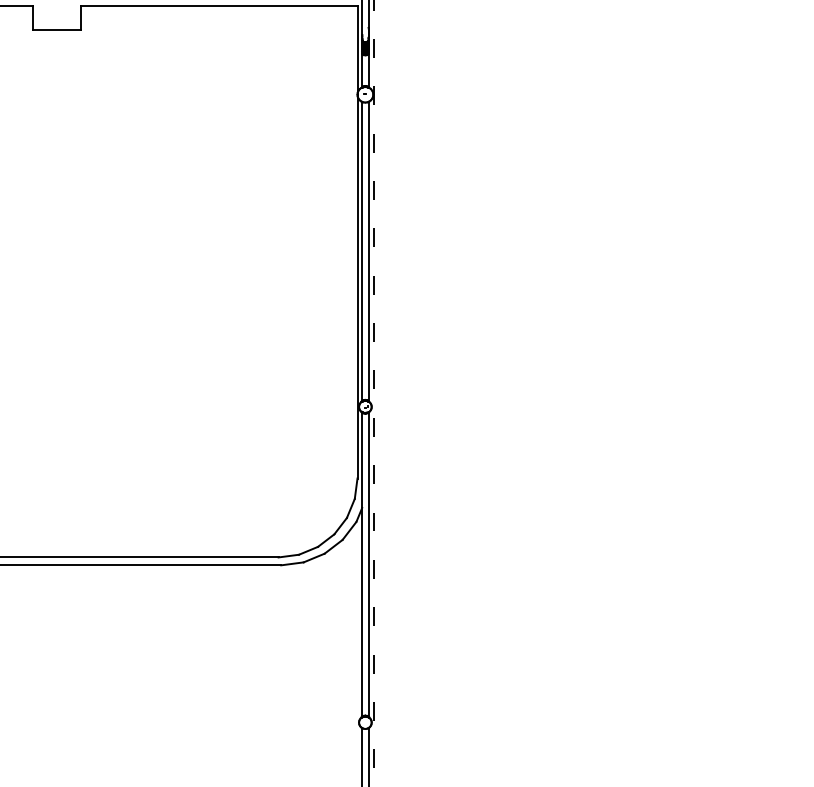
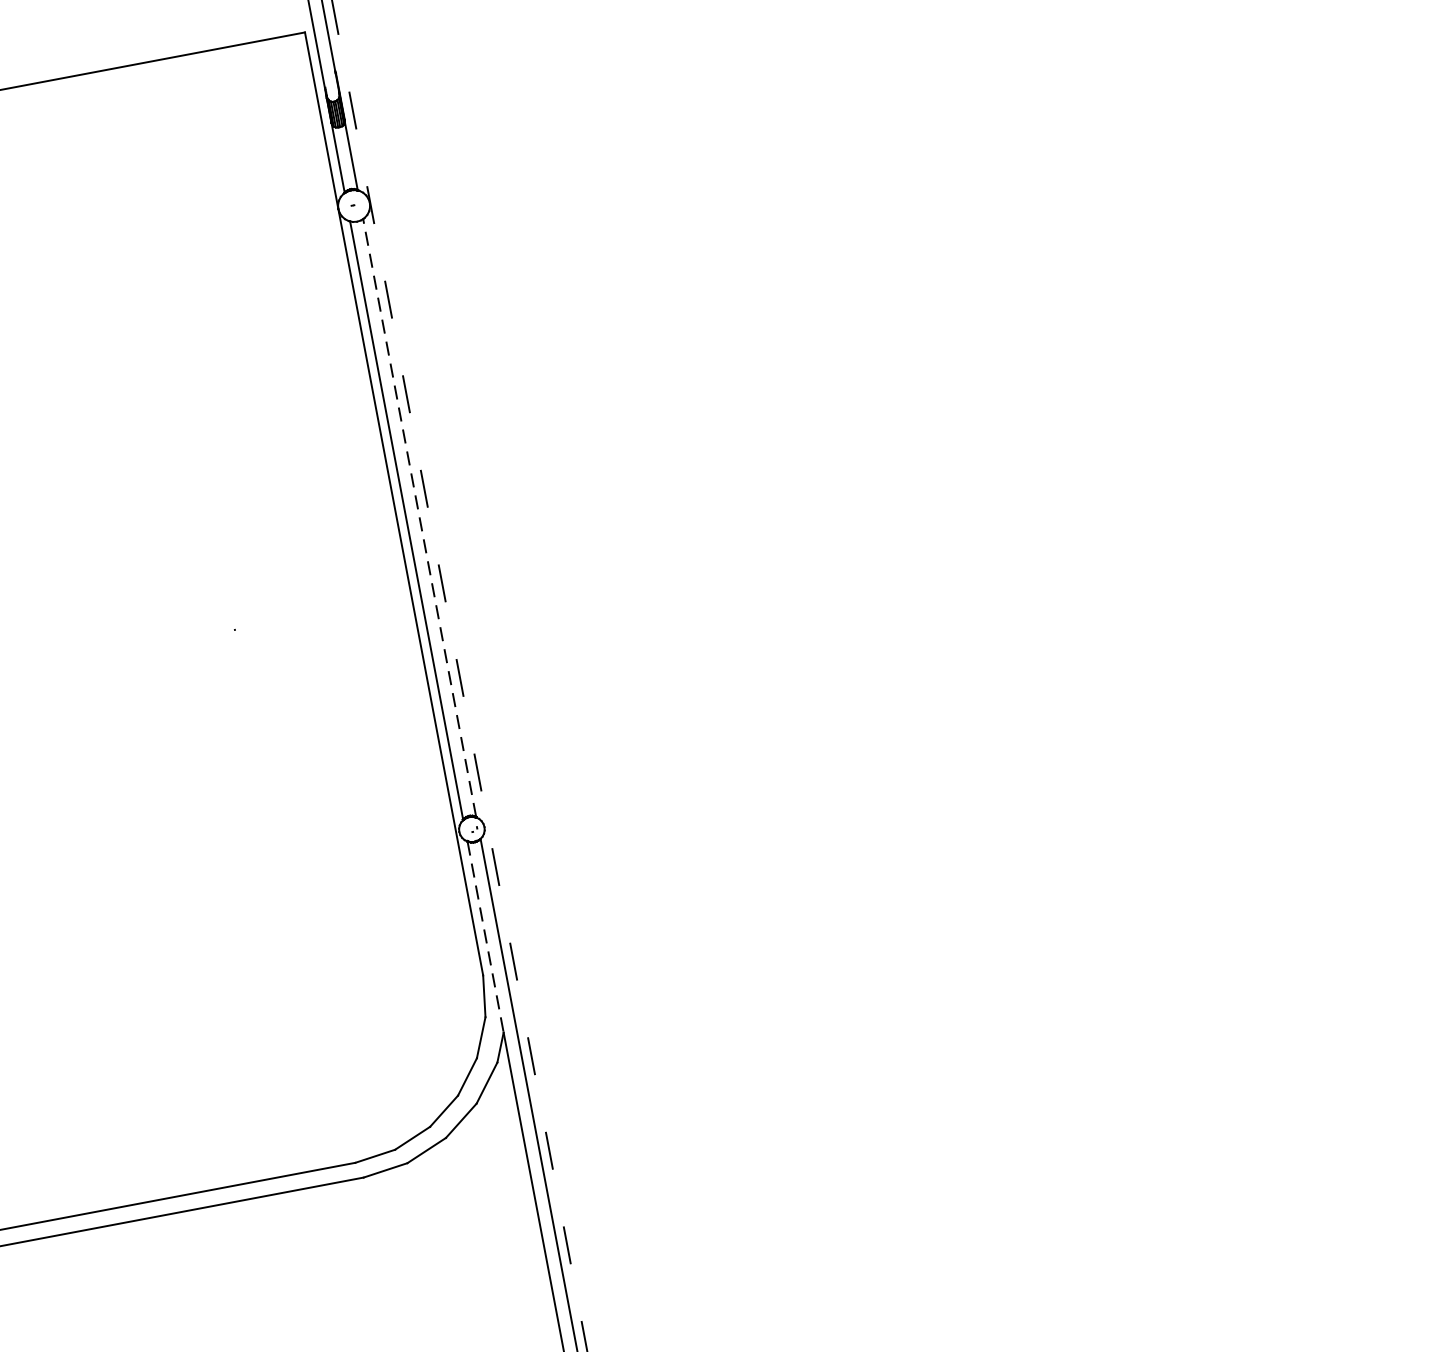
line: (368, 251) -> (419, 517), solid -> dashed
line: (362, 460) -> (486, 937), solid -> dashed

